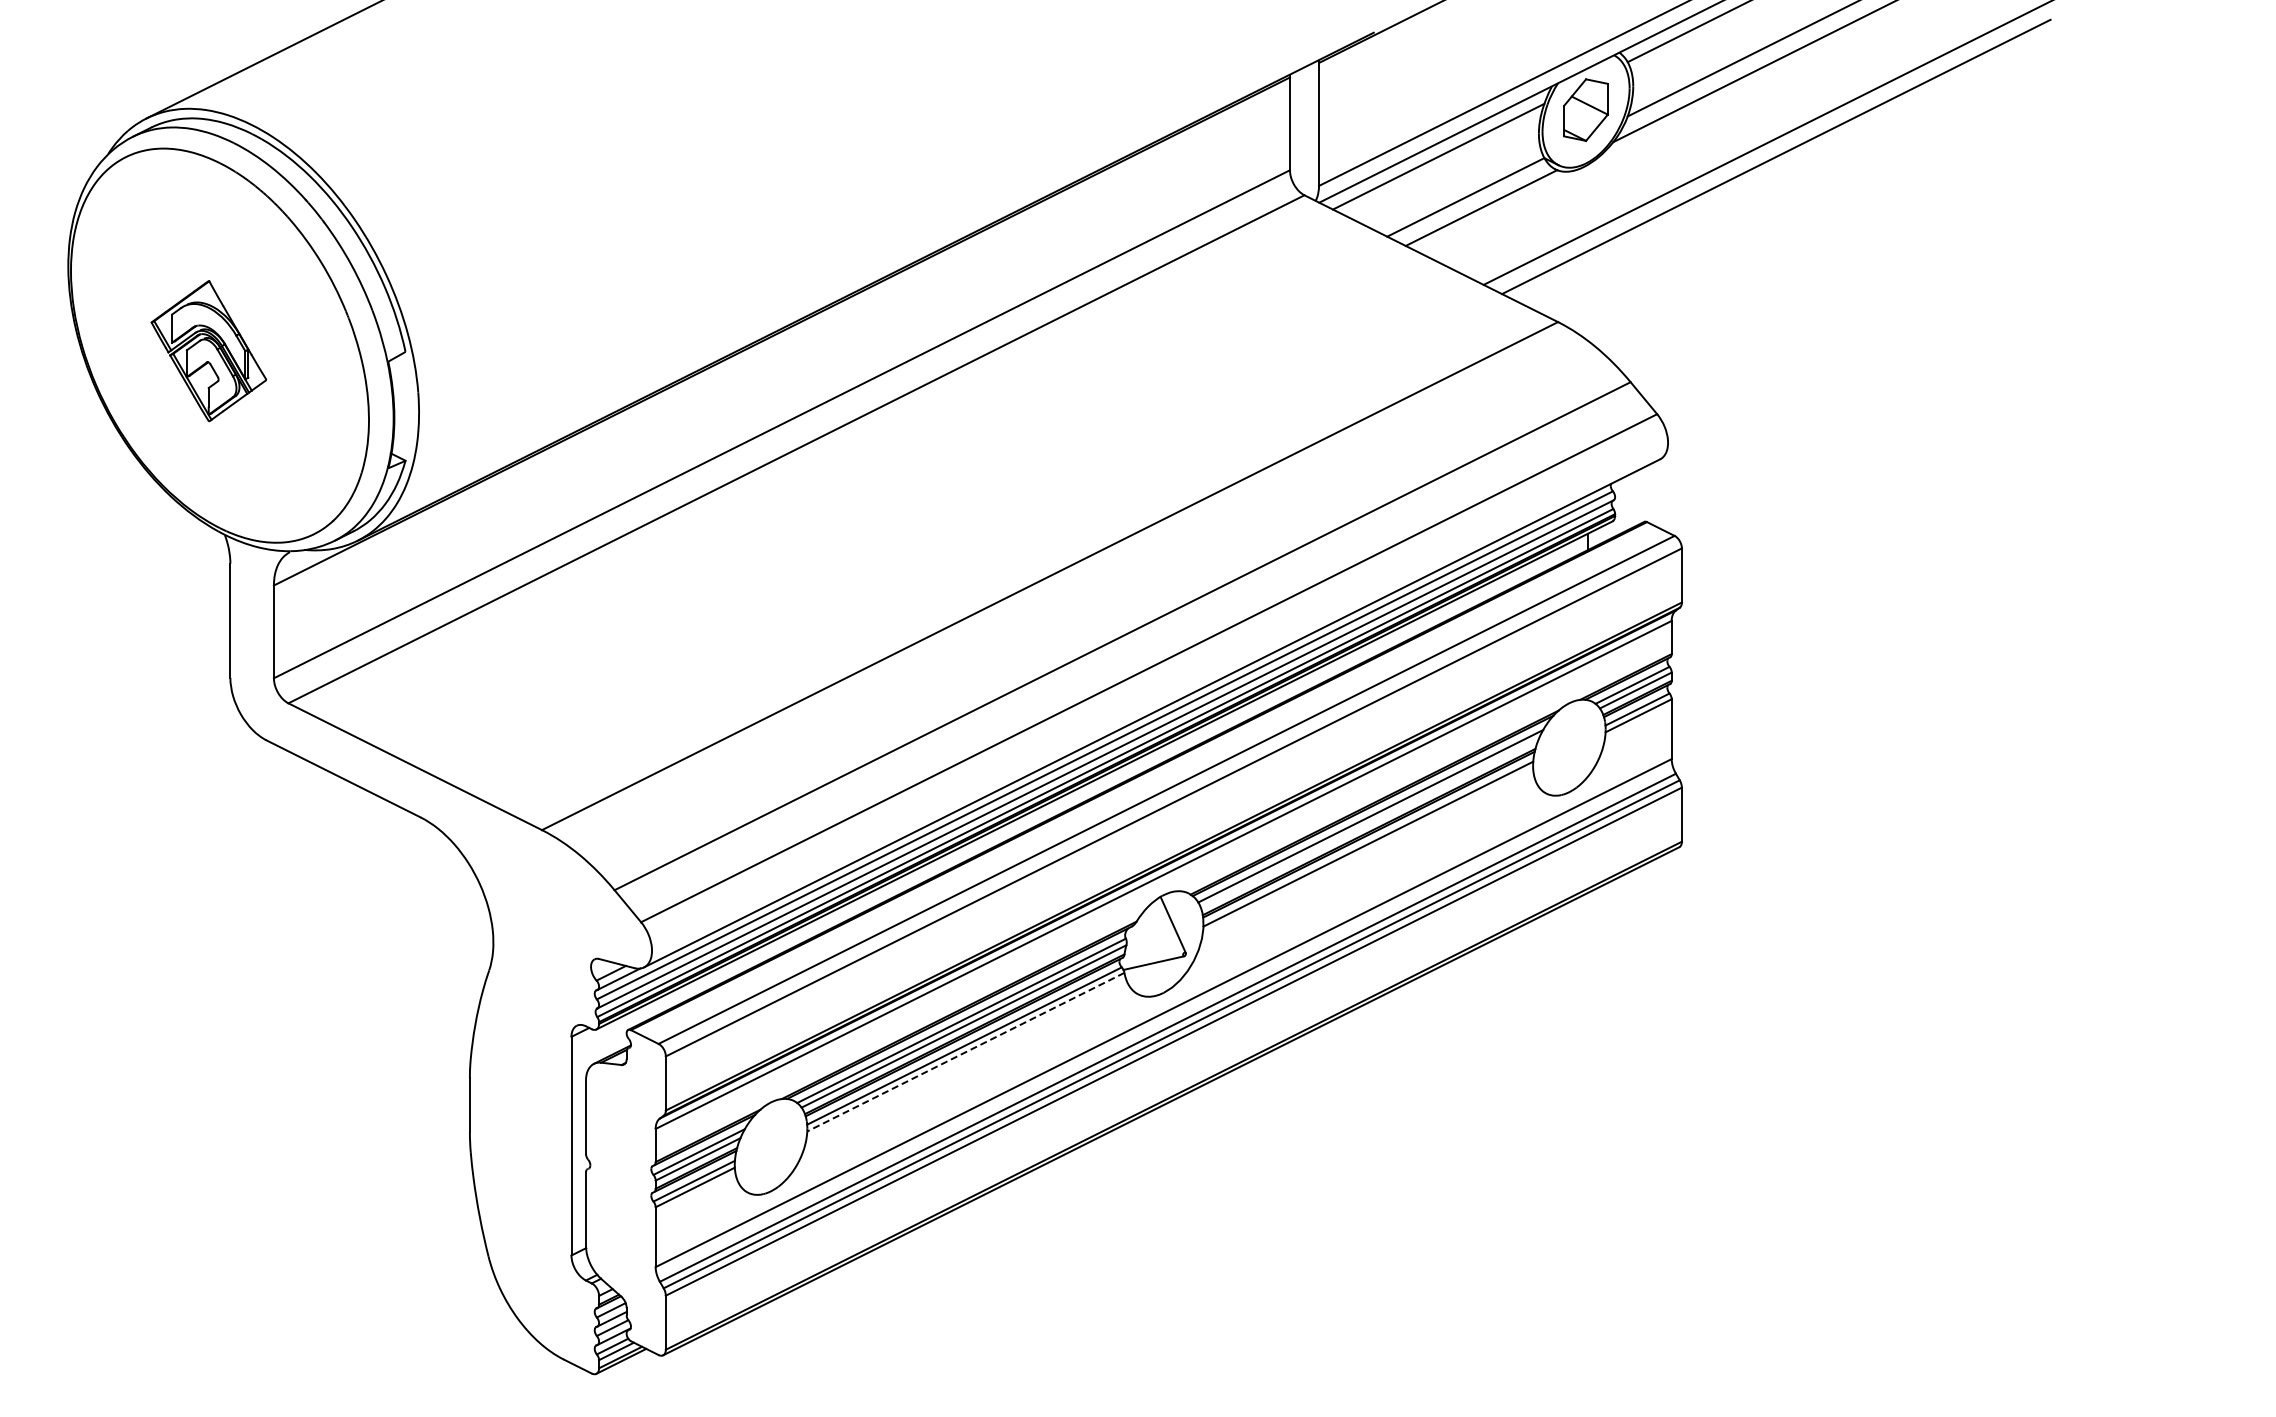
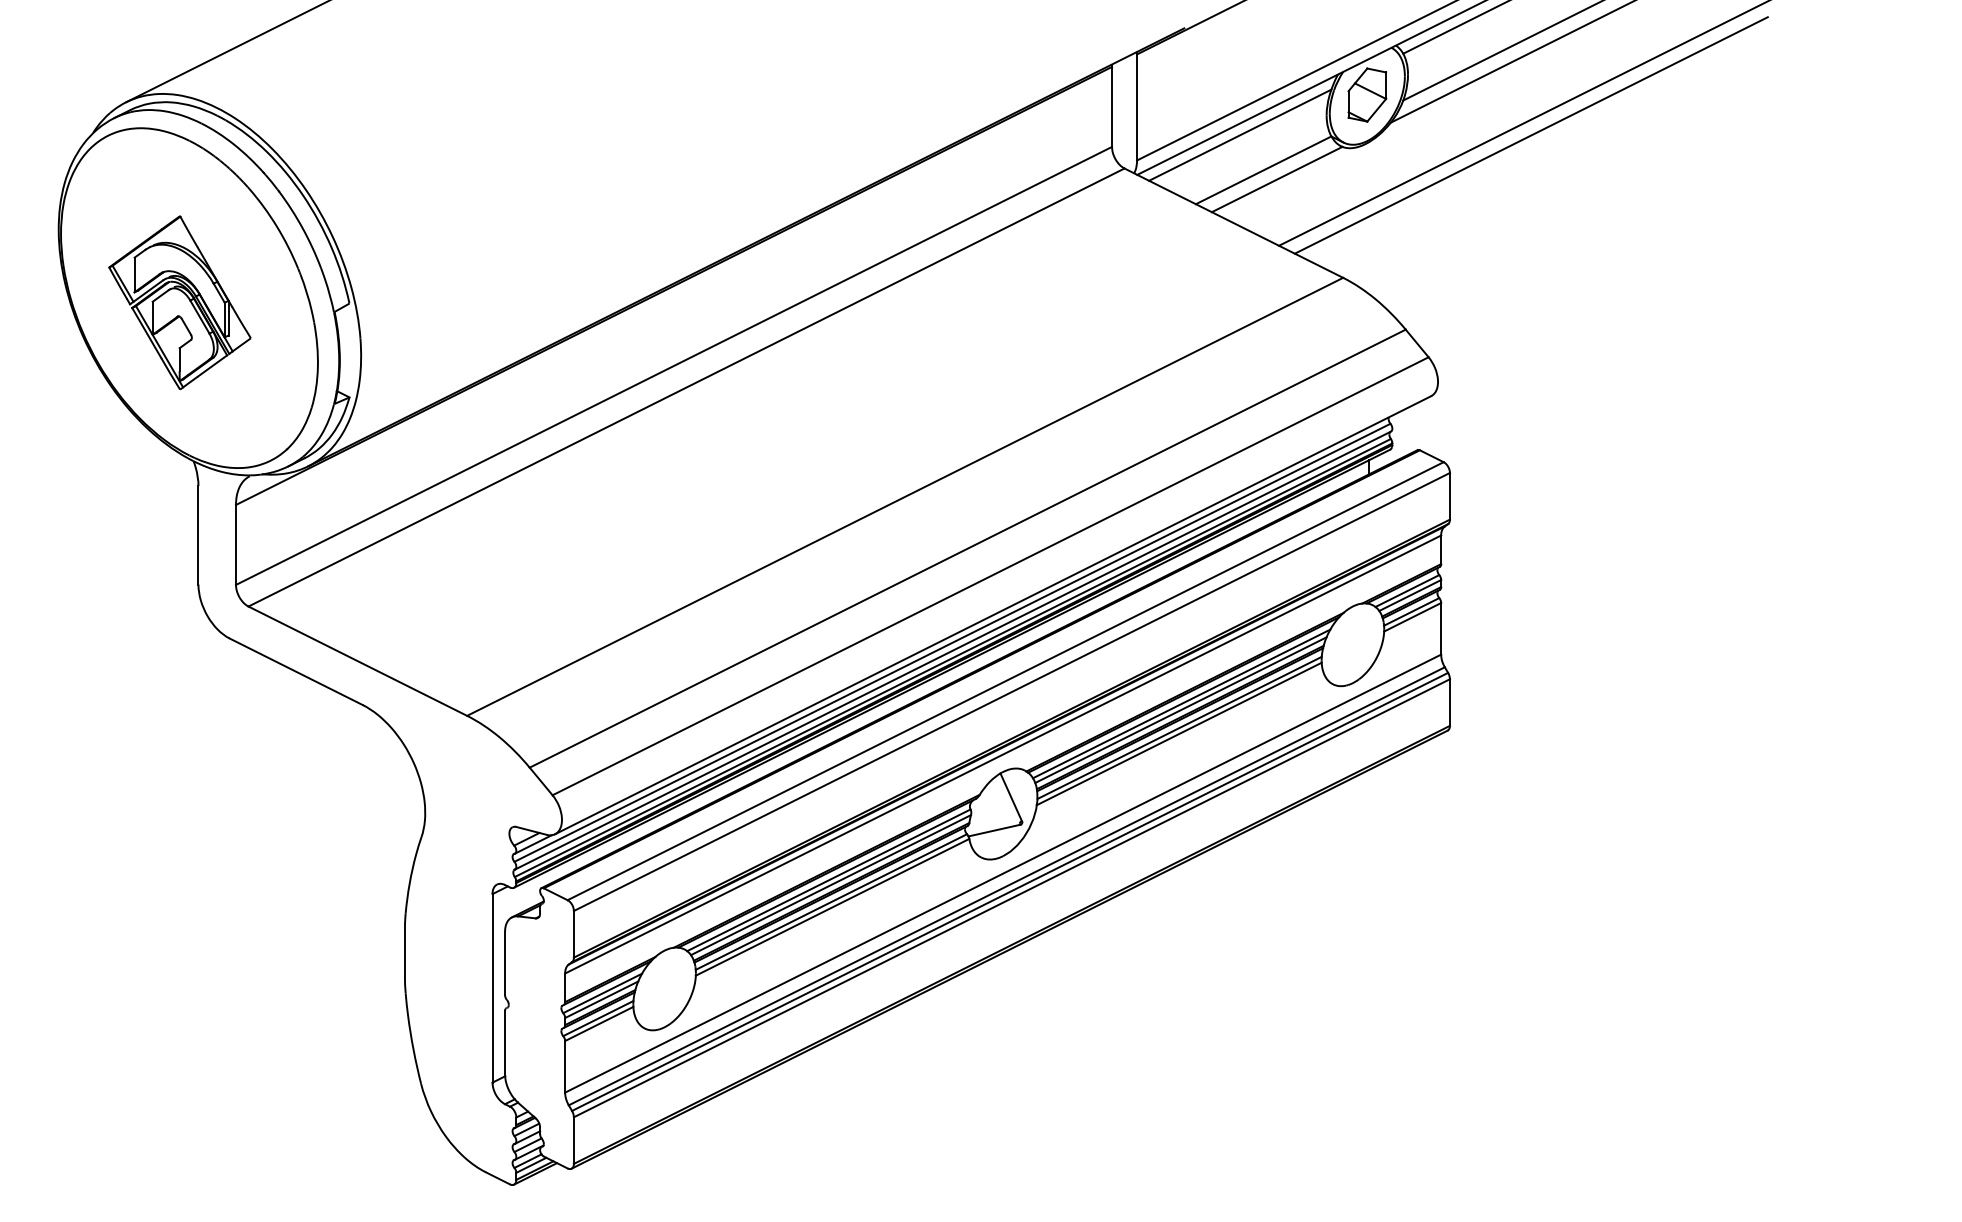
part: (208, 351) -> (179, 303), size x1.43
line: (1369, 823) -> (1180, 710), added
line: (1367, 850) -> (1178, 733), added
line: (965, 1052) -> (832, 907), dashed -> solid

